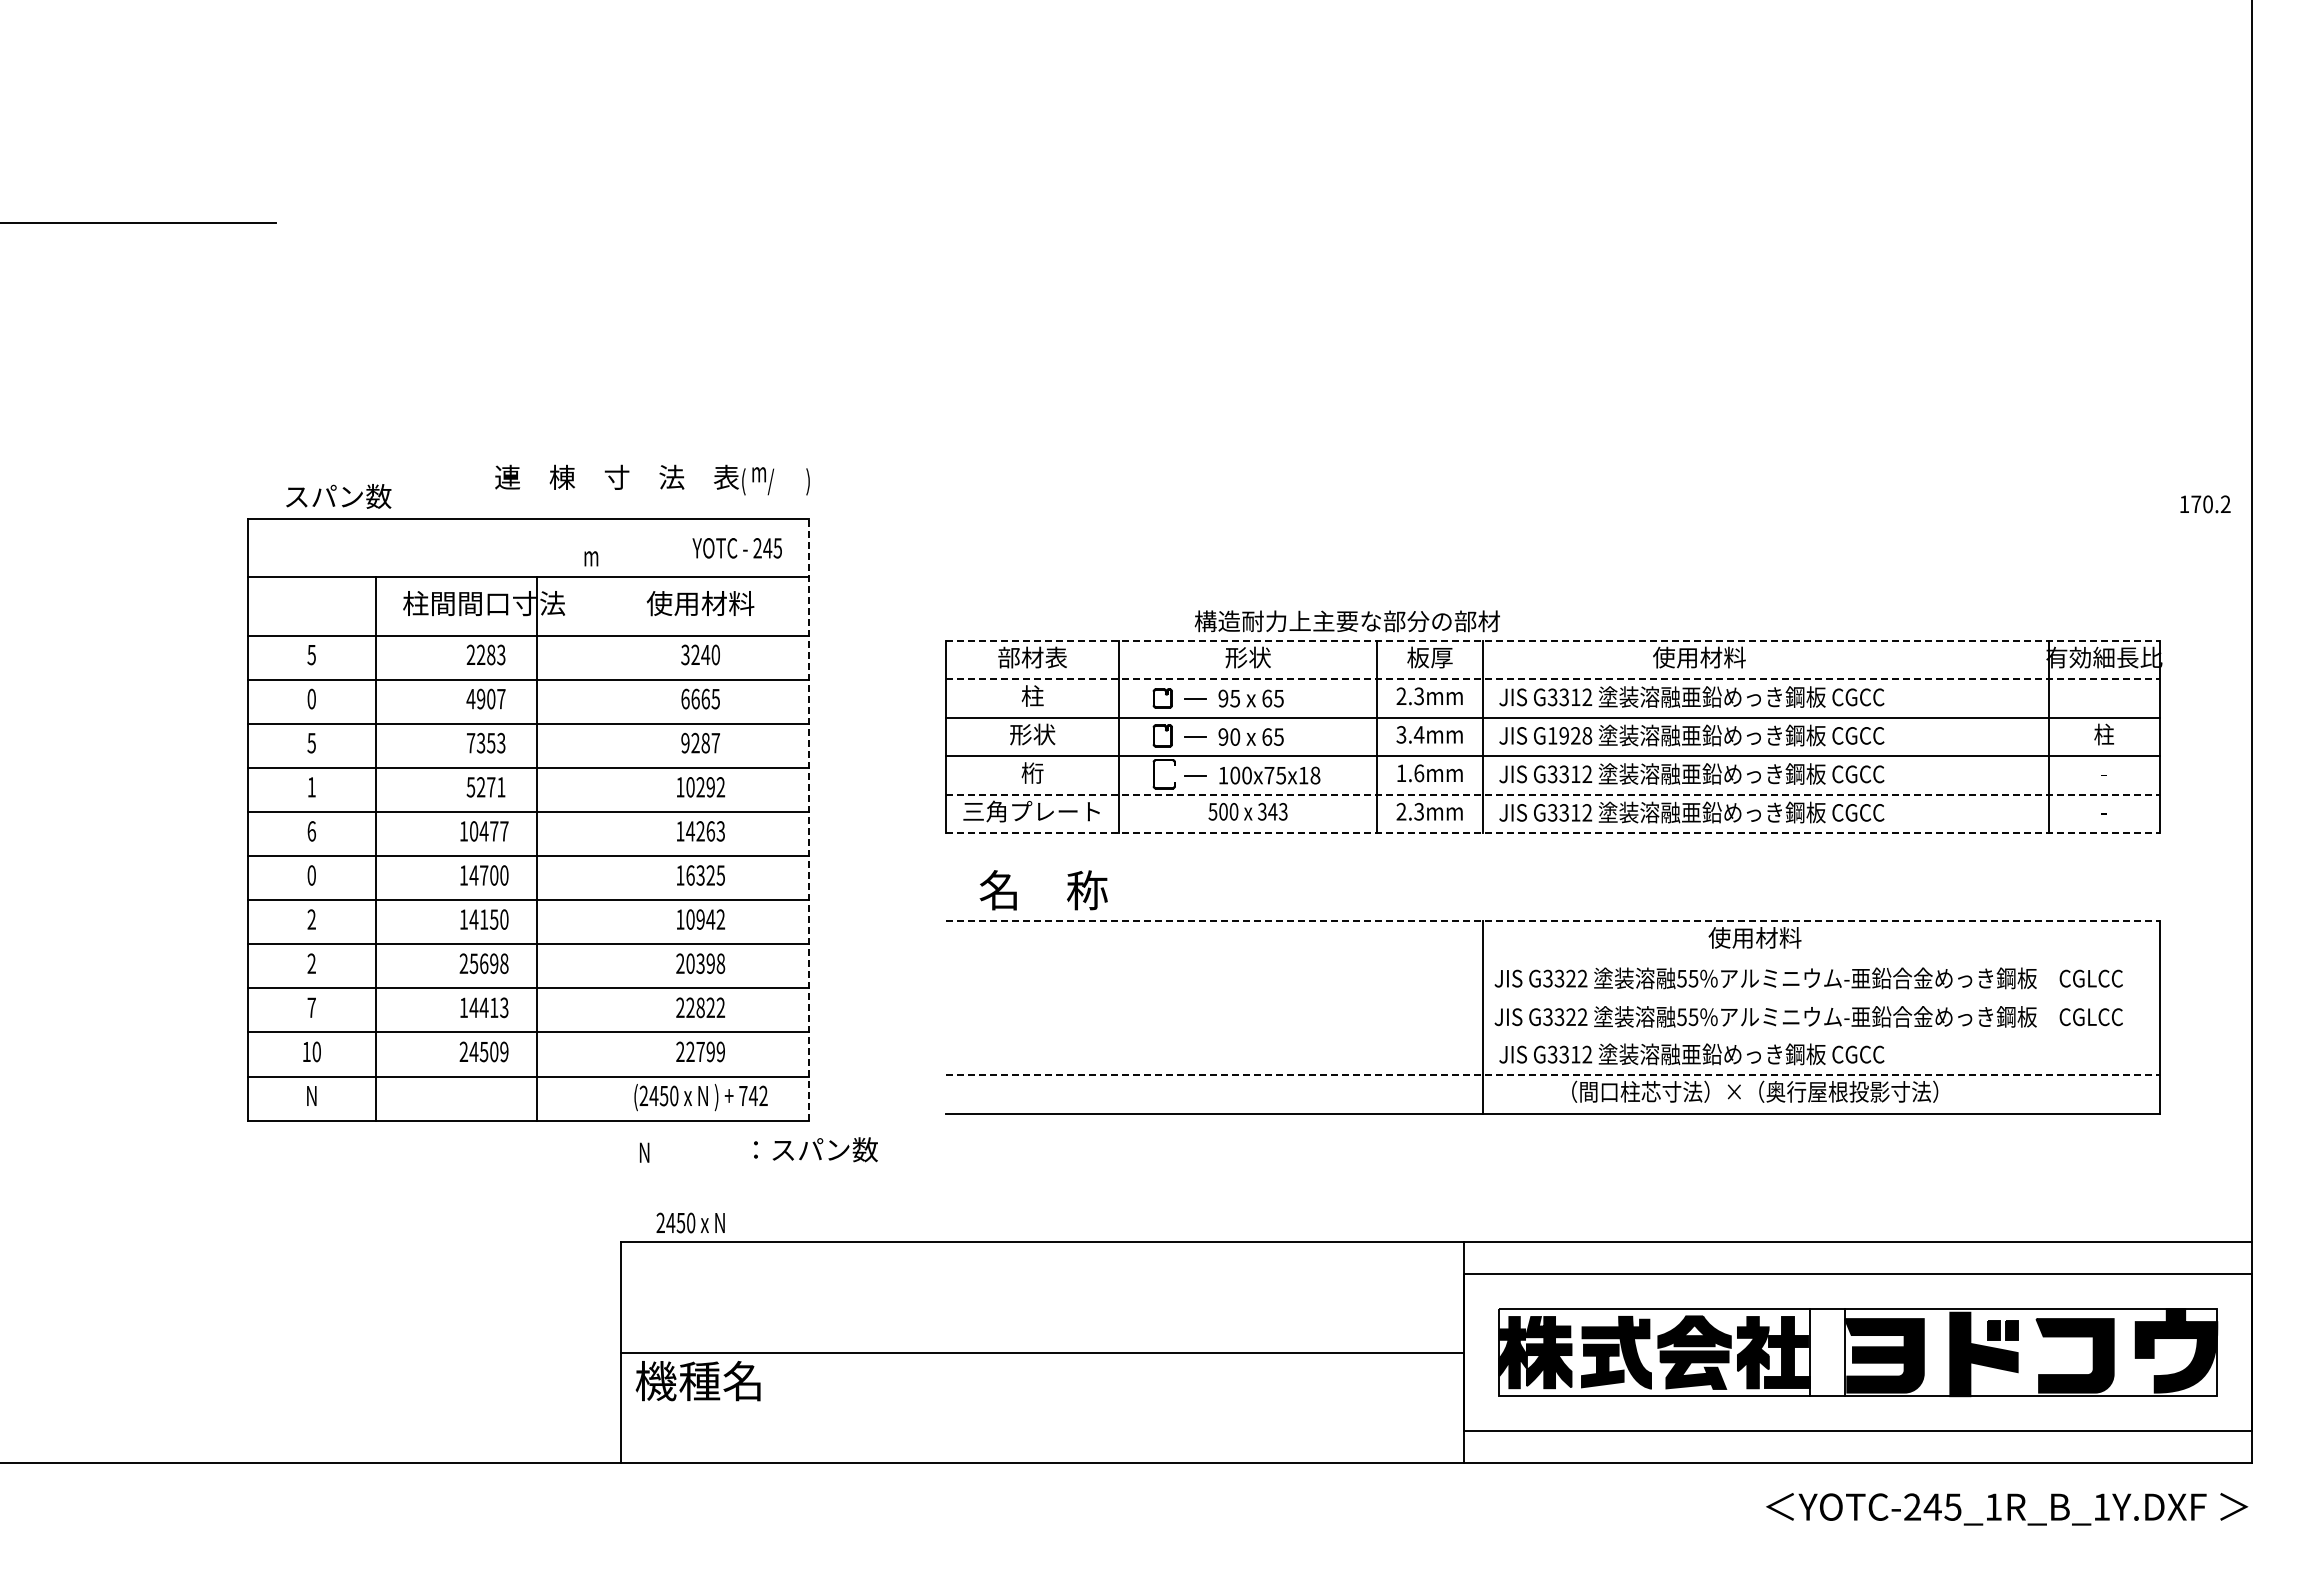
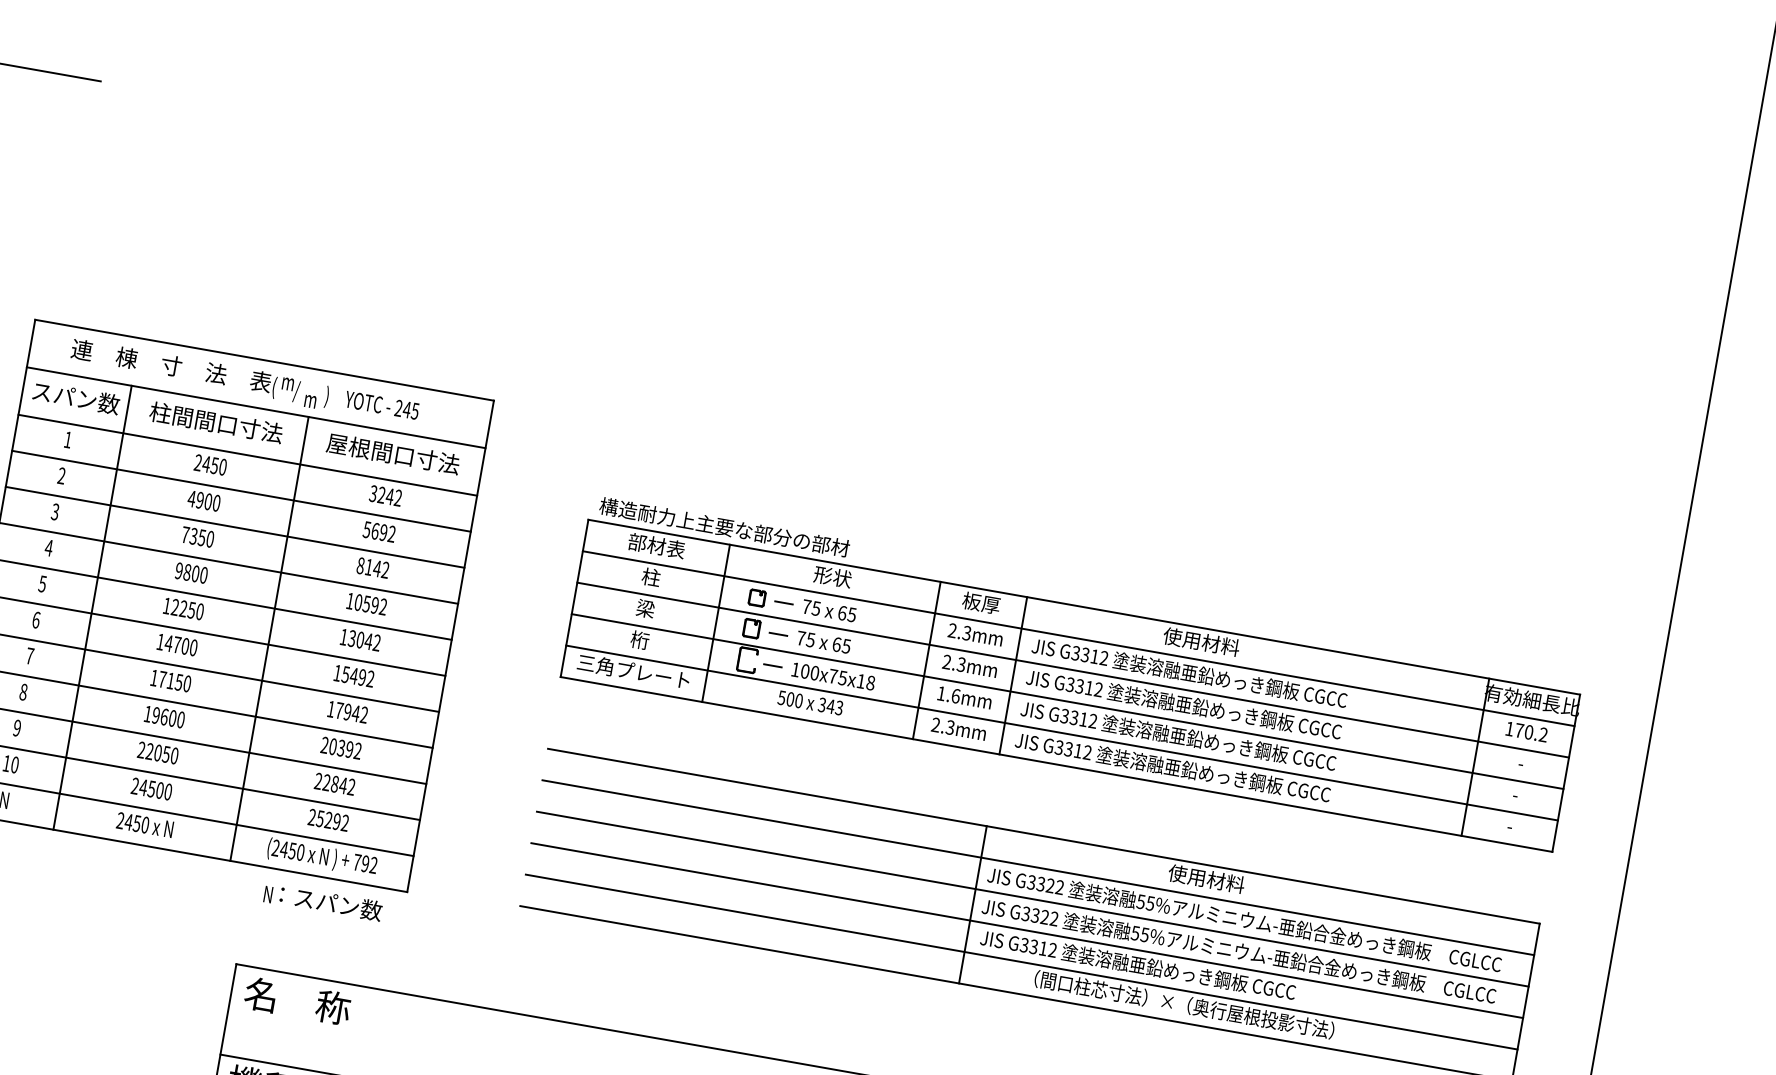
text: (652, 479) -> (200, 372), moved
text: (338, 496) -> (76, 397), moved
text: (2205, 504) -> (1526, 732), moved
text: (736, 548) -> (381, 405), moved
text: (700, 603) -> (393, 453), 使用材料 -> 屋根間口寸法
text: (1346, 621) -> (723, 527), moved
line: (1552, 640) -> (1083, 606), dashed -> solid
text: (490, 654) -> (214, 465), 2283 -> 2450
text: (715, 654) -> (398, 497), 3240 -> 3242
text: (311, 655) -> (67, 440), 5 -> 1
line: (1552, 679) -> (1078, 638), dashed -> solid
text: (501, 698) -> (216, 502), 4907 -> 4900
text: (700, 698) -> (379, 531), 6665 -> 5692
text: (1223, 698) -> (806, 606), 95 -> 75
text: (311, 699) -> (61, 476), 0 -> 2
text: (1032, 734) -> (645, 608), 形状 -> 梁
text: (1410, 734) -> (954, 663), 3.4mm -> 2.3mm
text: (2104, 734) -> (1521, 763), 柱 -> -
text: (1569, 735) -> (1084, 686), G1928 -> G3312
text: (1229, 736) -> (806, 638), 90 -> 75
text: (311, 742) -> (55, 511), 5 -> 3
text: (700, 742) -> (373, 567), 9287 -> 8142
text: (501, 743) -> (210, 539), 7353 -> 7350
text: (311, 787) -> (48, 548), 1 -> 4
text: (485, 787) -> (190, 573), 5271 -> 9800
text: (700, 787) -> (366, 604), 10292 -> 10592
line: (1552, 794) -> (1061, 732), dashed -> solid
line: (809, 819) -> (451, 646), dashed -> solid
text: (311, 831) -> (42, 584), 6 -> 5
text: (488, 831) -> (187, 609), 10477 -> 12250
text: (705, 831) -> (364, 640), 14263 -> 13042
line: (1552, 833) -> (1056, 764), dashed -> solid
line: (537, 848) -> (269, 638), moved
text: (311, 875) -> (36, 620), 0 -> 6
text: (705, 875) -> (358, 676), 16325 -> 15492
text: (1043, 890) -> (297, 1001), moved
text: (311, 919) -> (29, 656), 2 -> 7
text: (473, 919) -> (162, 679), 14150 -> 17150
text: (690, 919) -> (339, 710), 10942 -> 17942
line: (1552, 921) -> (1043, 836), dashed -> solid
line: (1552, 959) -> (1038, 867), added
text: (311, 963) -> (23, 691), 2 -> 8
text: (483, 963) -> (163, 716), 25698 -> 19600
text: (720, 963) -> (357, 750), 20398 -> 20392
line: (1552, 998) -> (1032, 899), added
text: (311, 1007) -> (17, 727), 7 -> 9
text: (483, 1007) -> (157, 752), 14413 -> 22050
text: (710, 1007) -> (343, 785), 22822 -> 22842
line: (1552, 1036) -> (1026, 930), added
text: (504, 1051) -> (168, 791), 24509 -> 24500
text: (705, 1051) -> (332, 820), 22799 -> 25292
line: (1552, 1075) -> (1021, 962), dashed -> solid
text: (752, 1095) -> (364, 863), 742 -> 792
text: (815, 1149) -> (330, 902), moved
text: (690, 1222) -> (144, 824), moved

